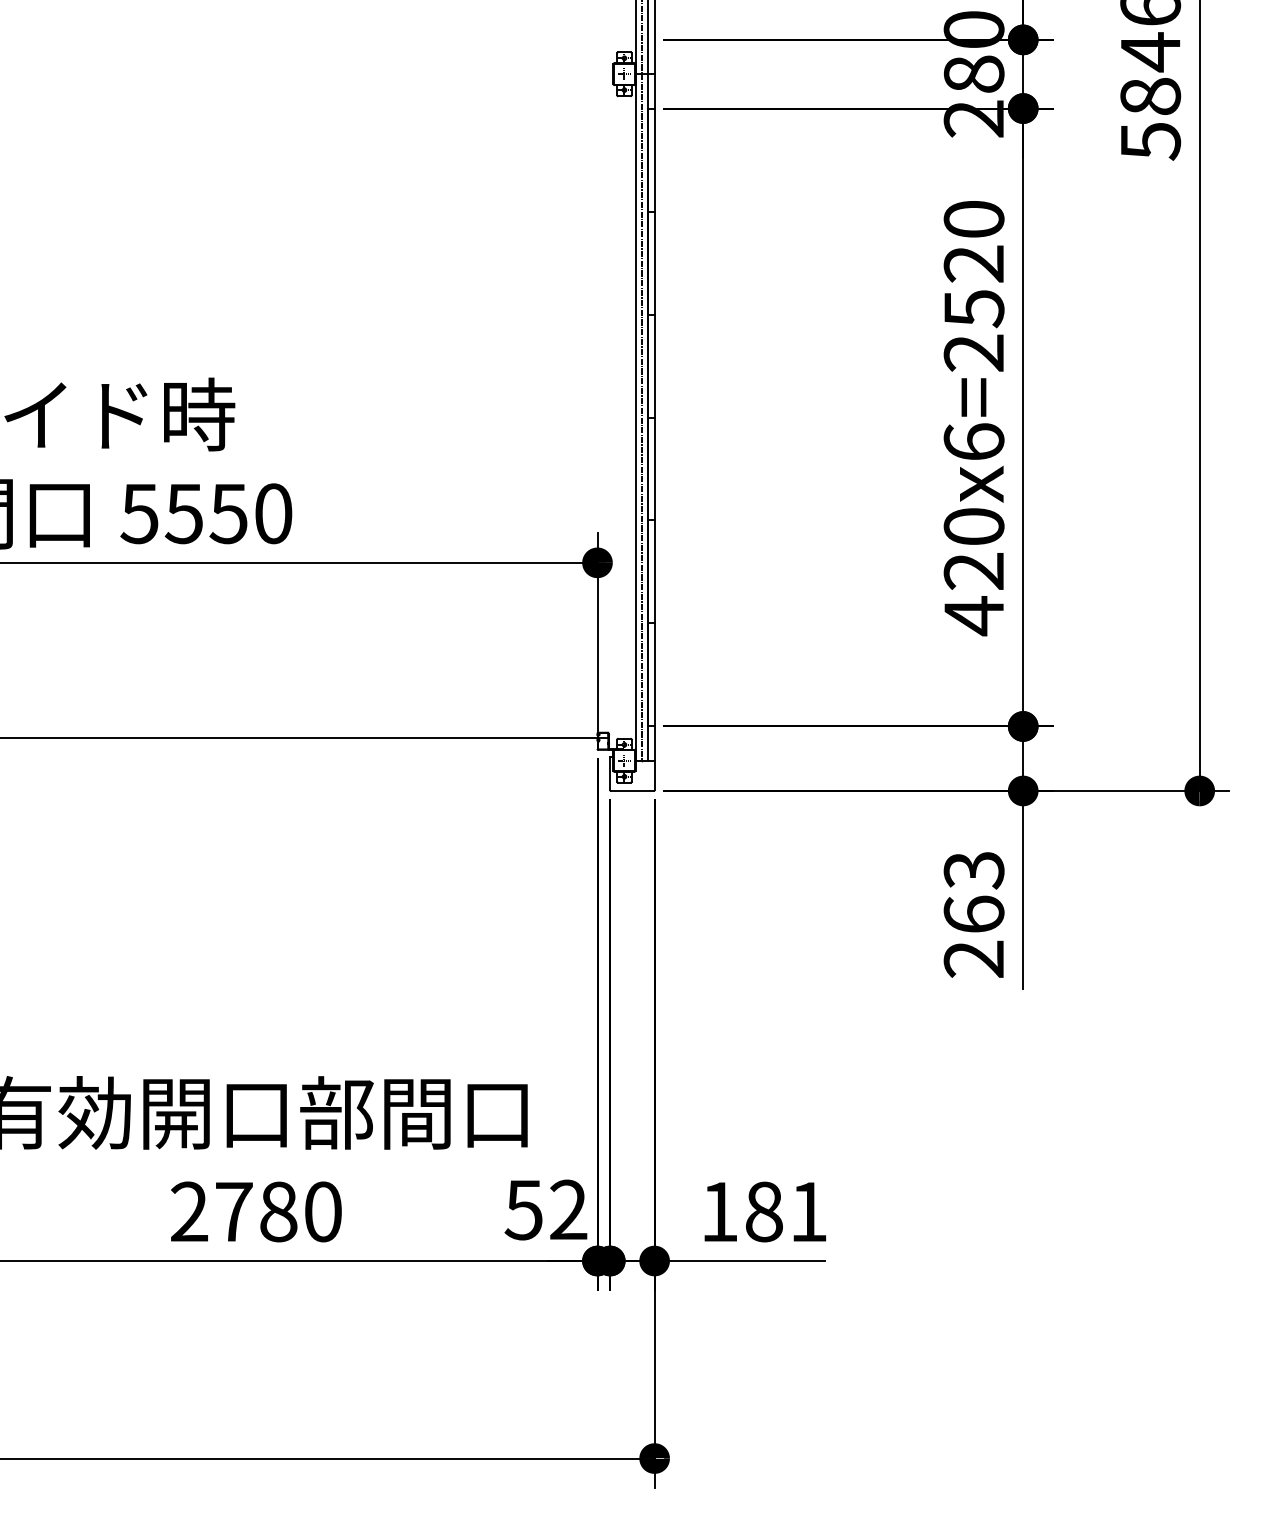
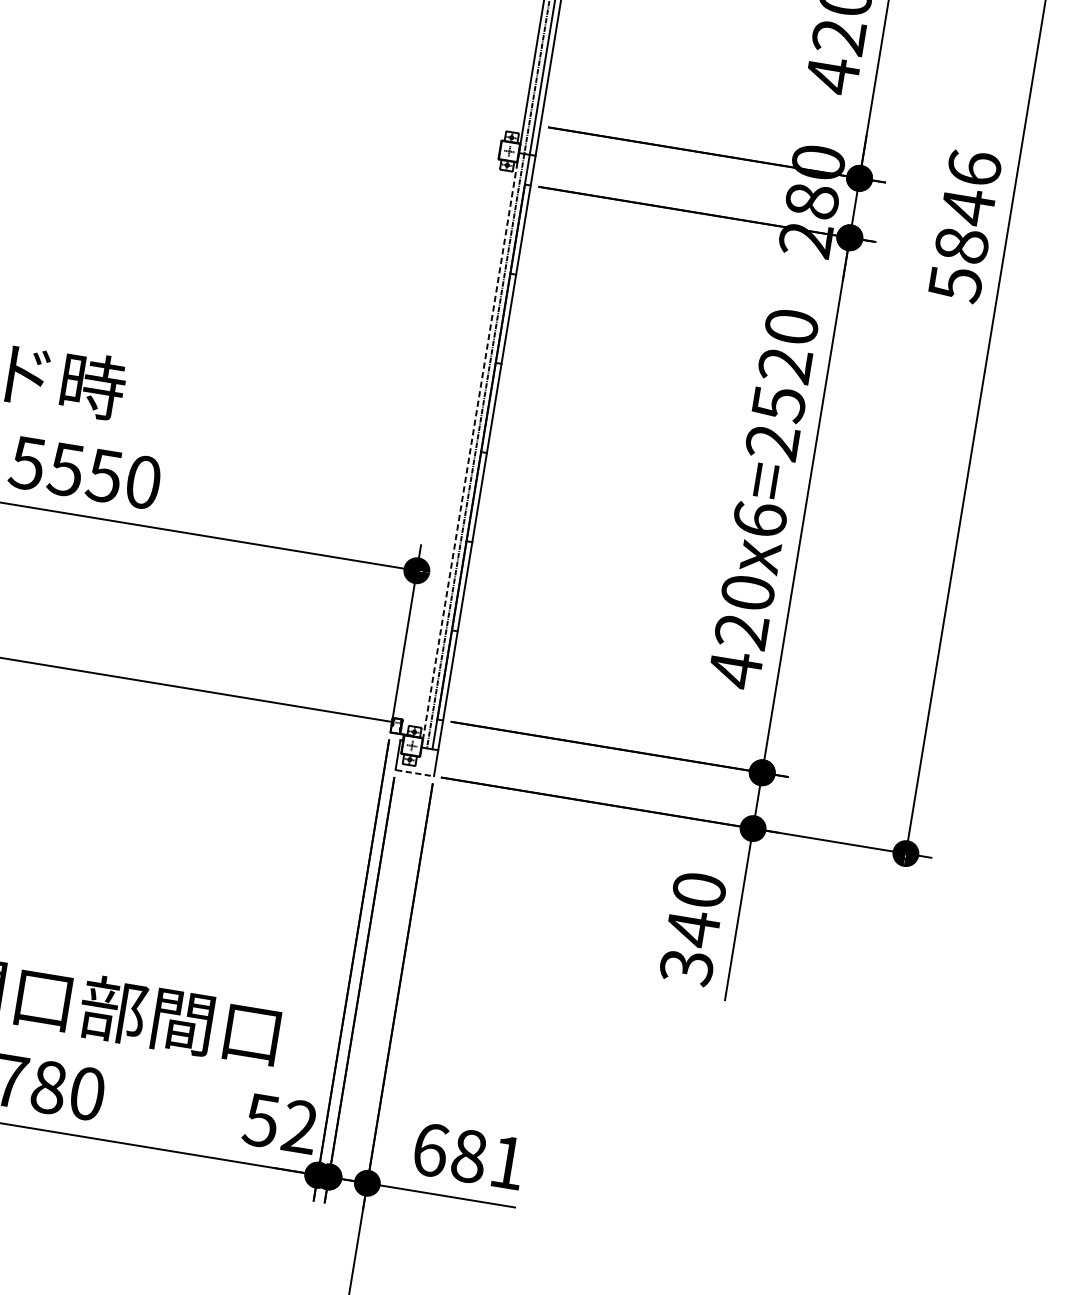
line: (635, 418) -> (470, 451), solid -> dashed
line: (632, 790) -> (414, 772), solid -> dashed
text: (973, 914) -> (692, 928), 263 -> 340
text: (720, 1211) -> (431, 1149), 181 -> 681

